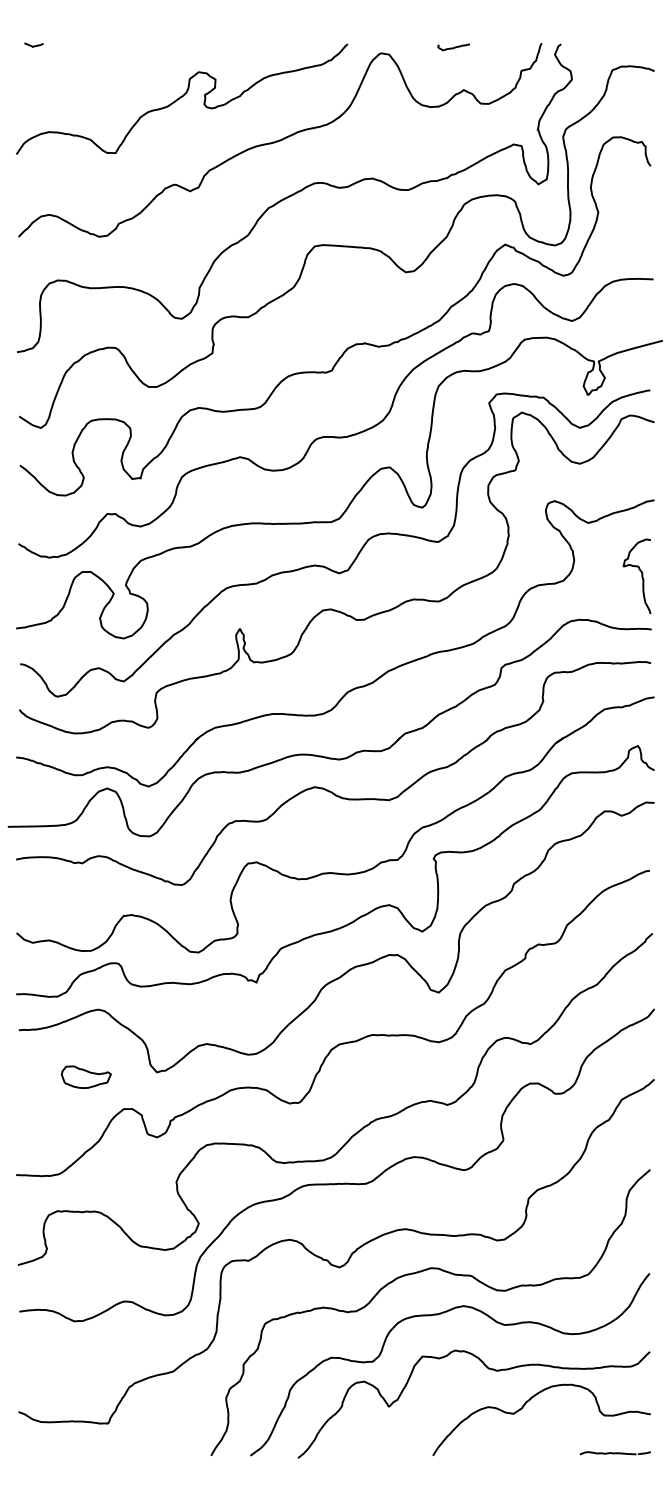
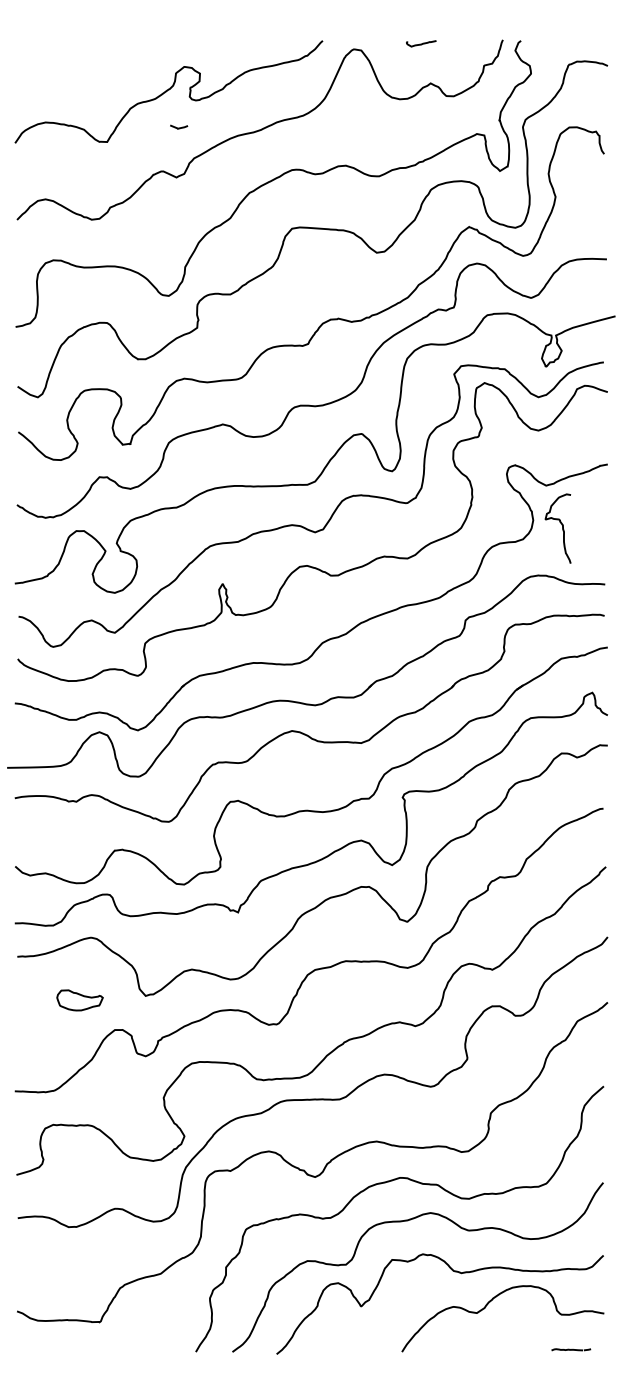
curve: (33, 45) -> (178, 127), moved
curve: (640, 572) -> (561, 525), moved
part: (614, 1453) -> (570, 1349), size x0.6

